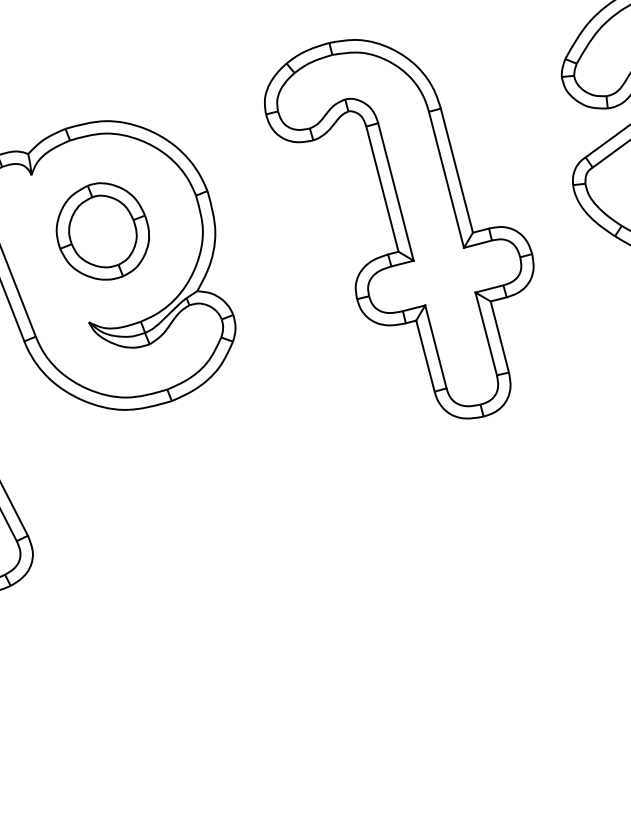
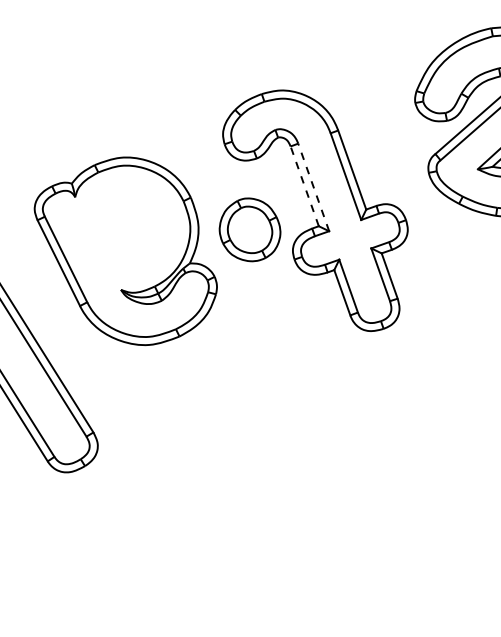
line: (382, 187) -> (304, 185), solid -> dashed
line: (395, 190) -> (313, 186), solid -> dashed
part: (102, 230) -> (249, 229), moved

